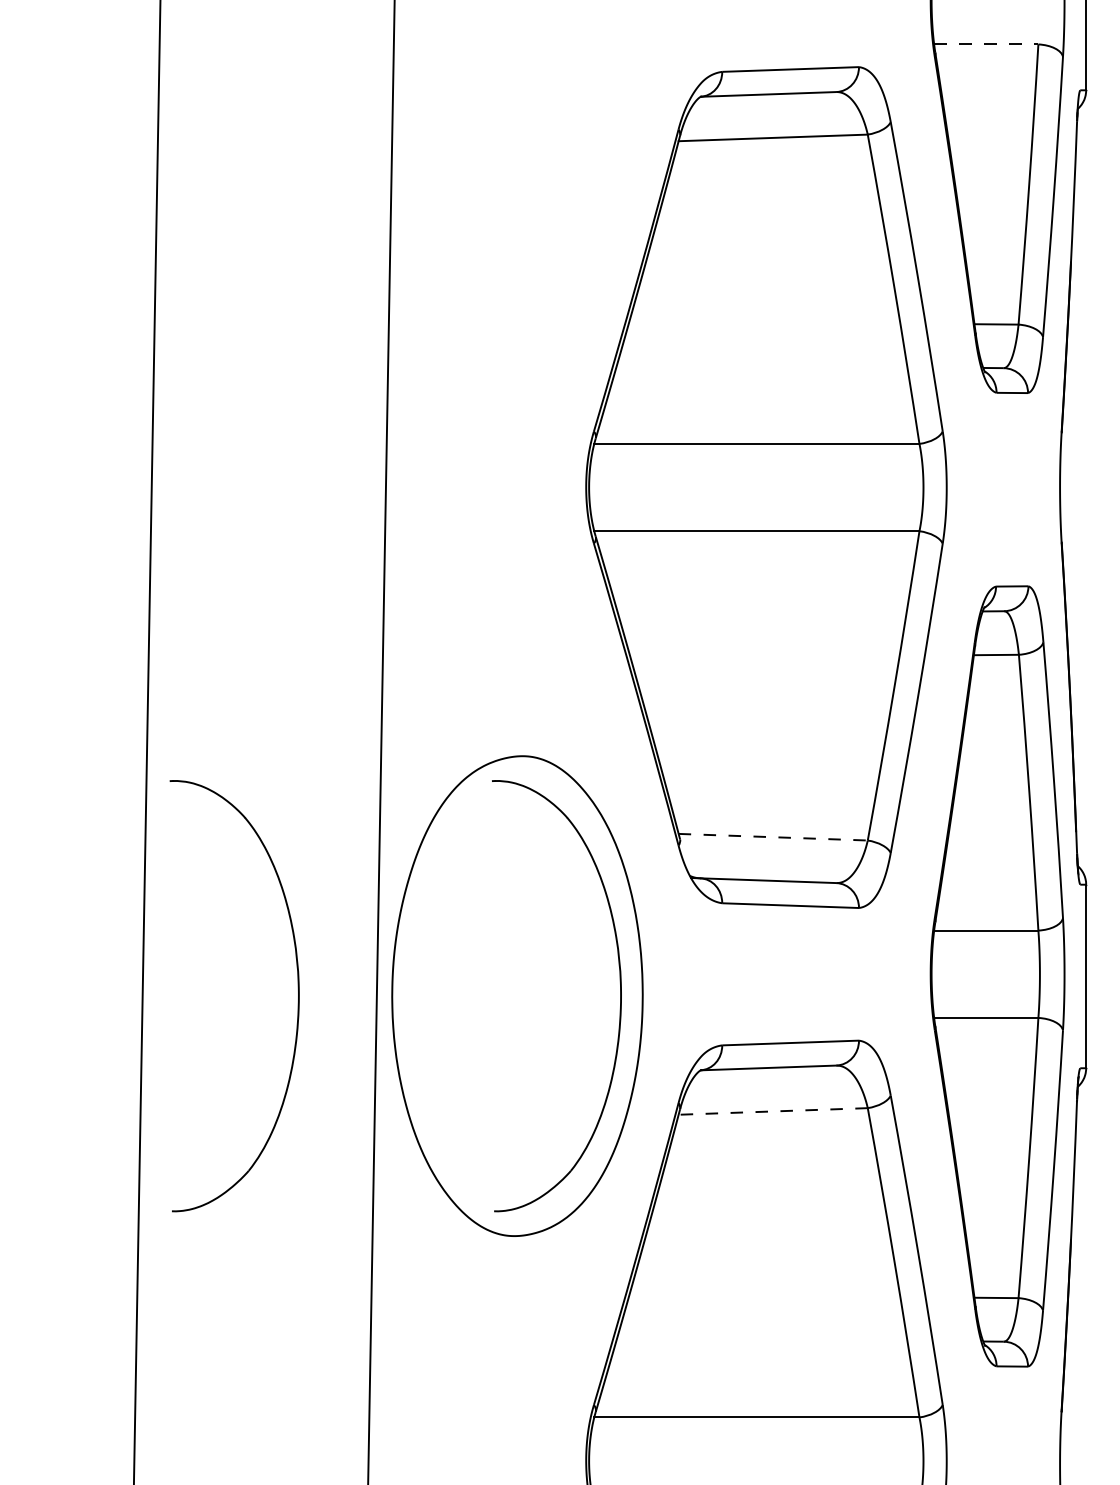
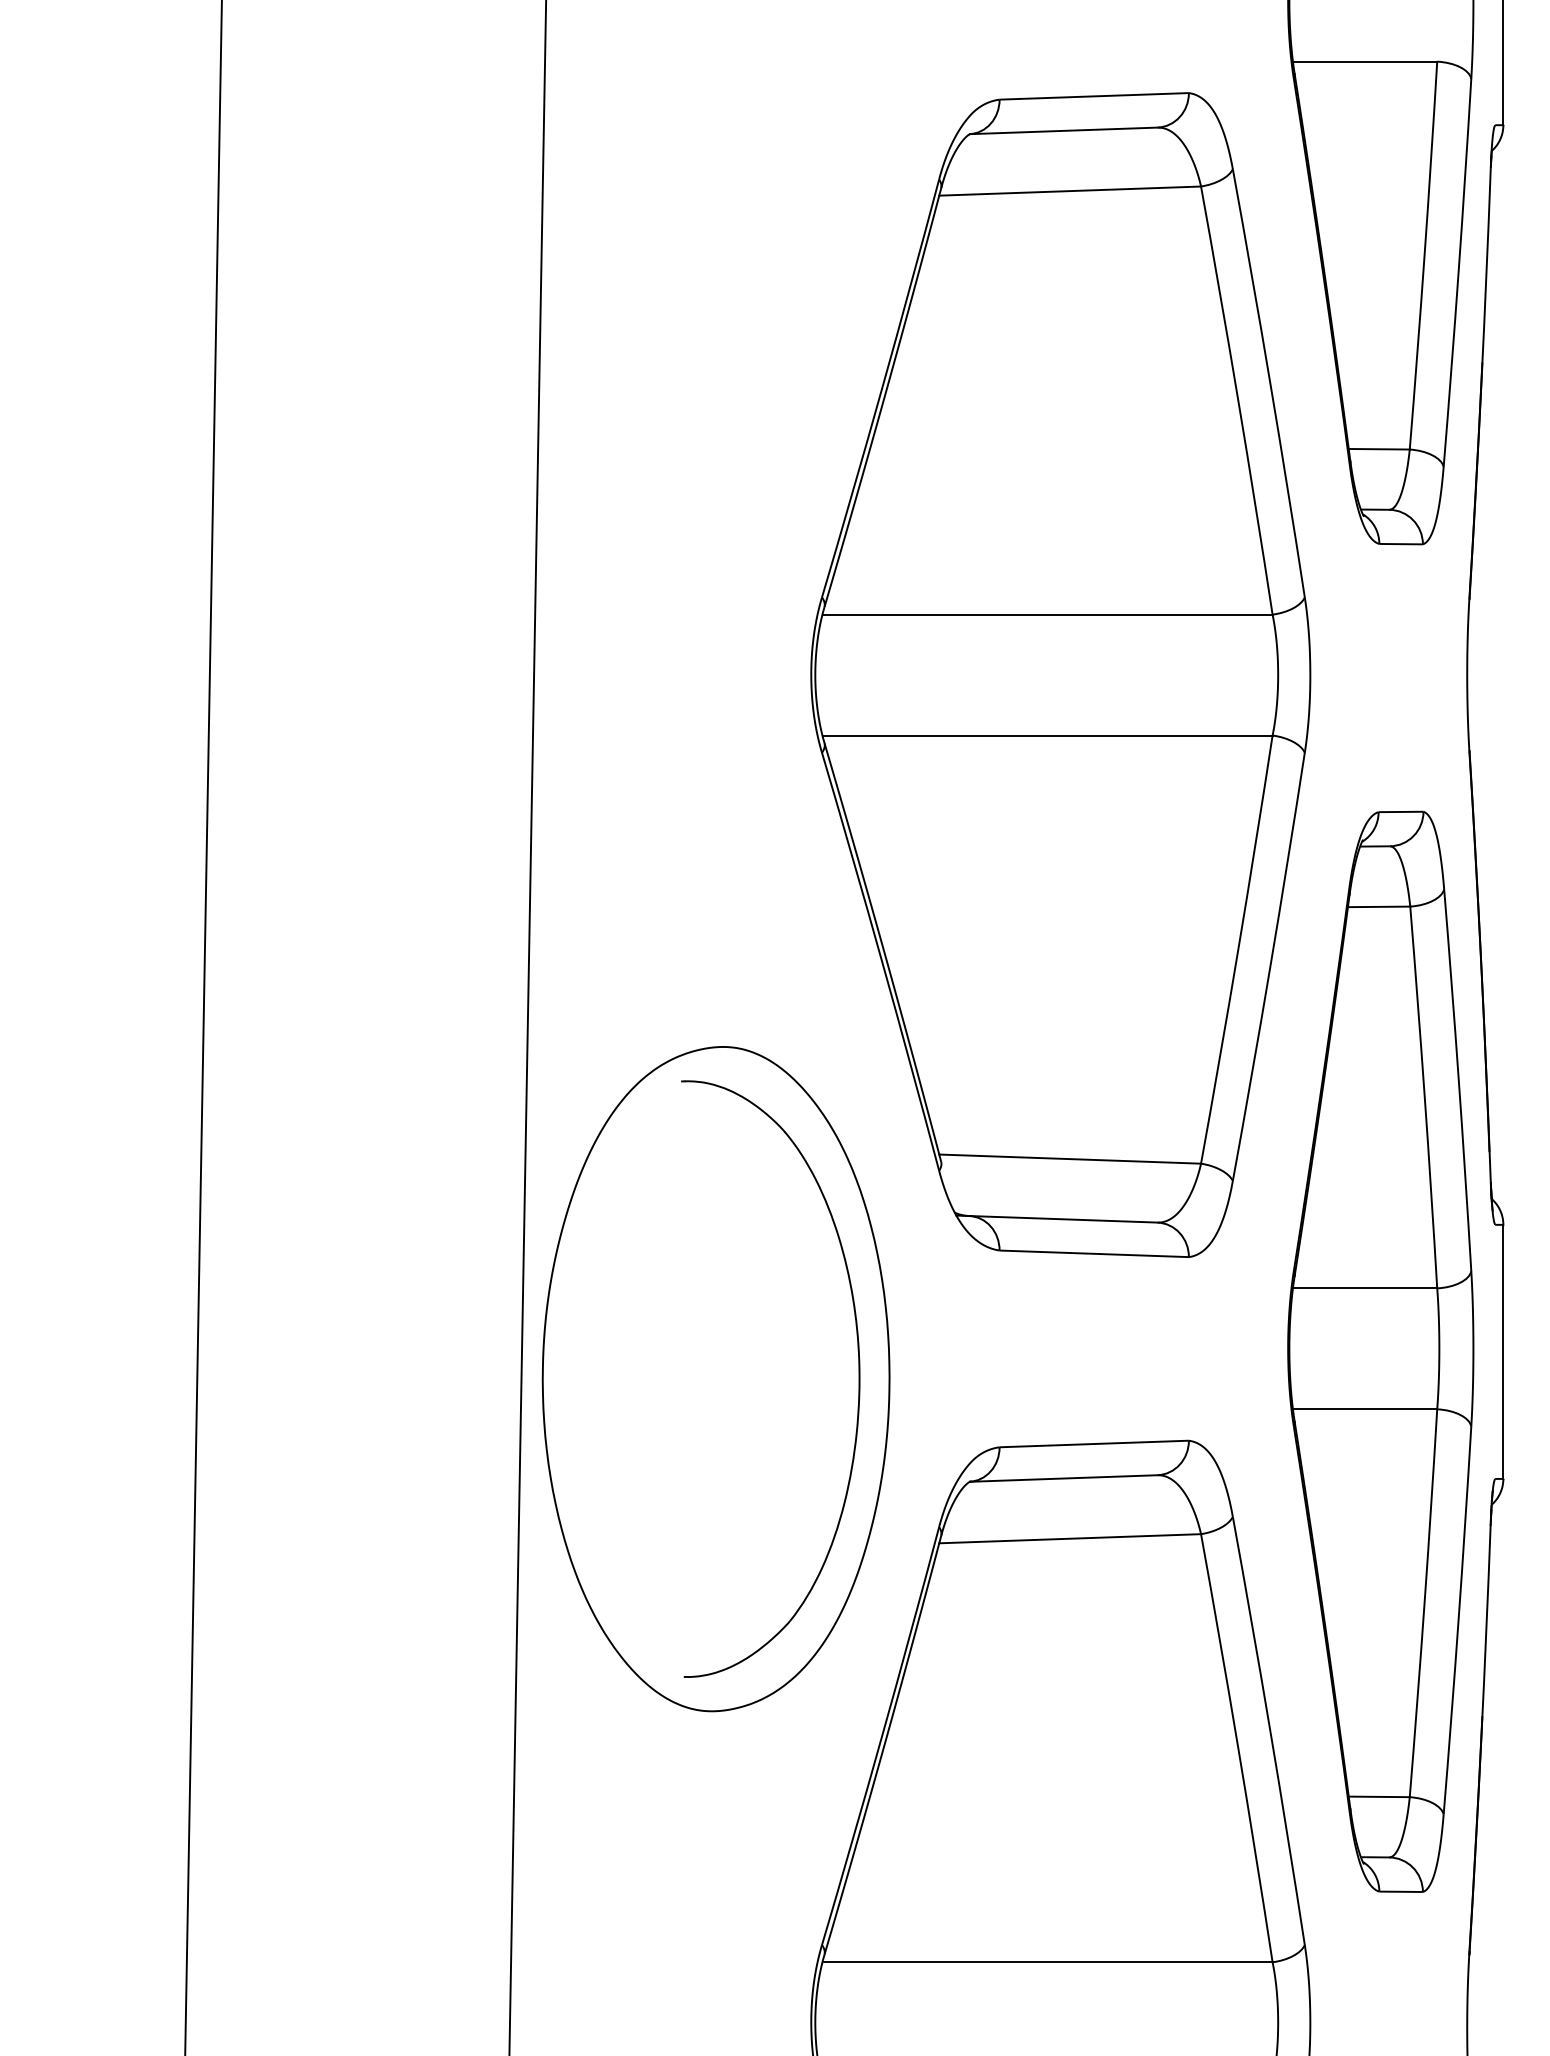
line: (986, 44) -> (1365, 61), dashed -> solid
line: (773, 837) -> (1070, 1159), dashed -> solid
part: (298, 995) -> (412, 1378), removed
line: (773, 1111) -> (1070, 1538), dashed -> solid

